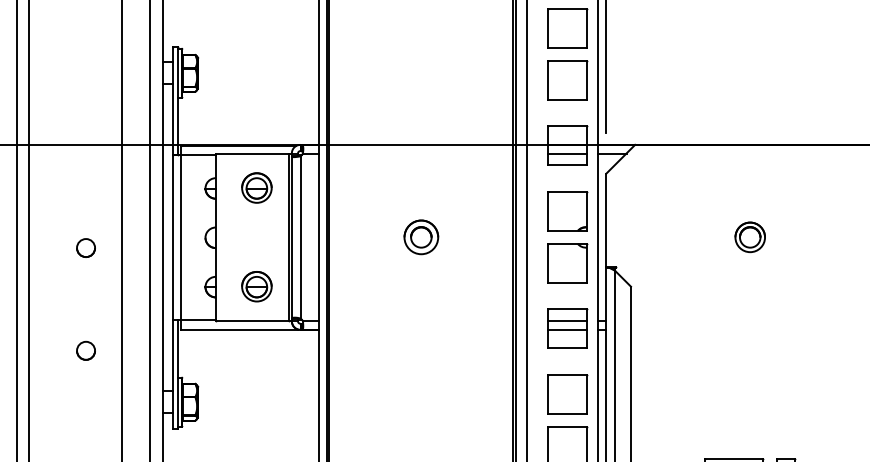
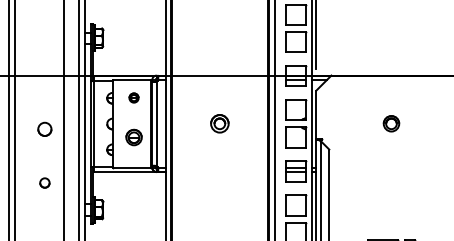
part: (255, 186) -> (133, 97), size x0.6
part: (85, 248) -> (44, 129), size x1.4
part: (255, 286) -> (133, 137), moved

